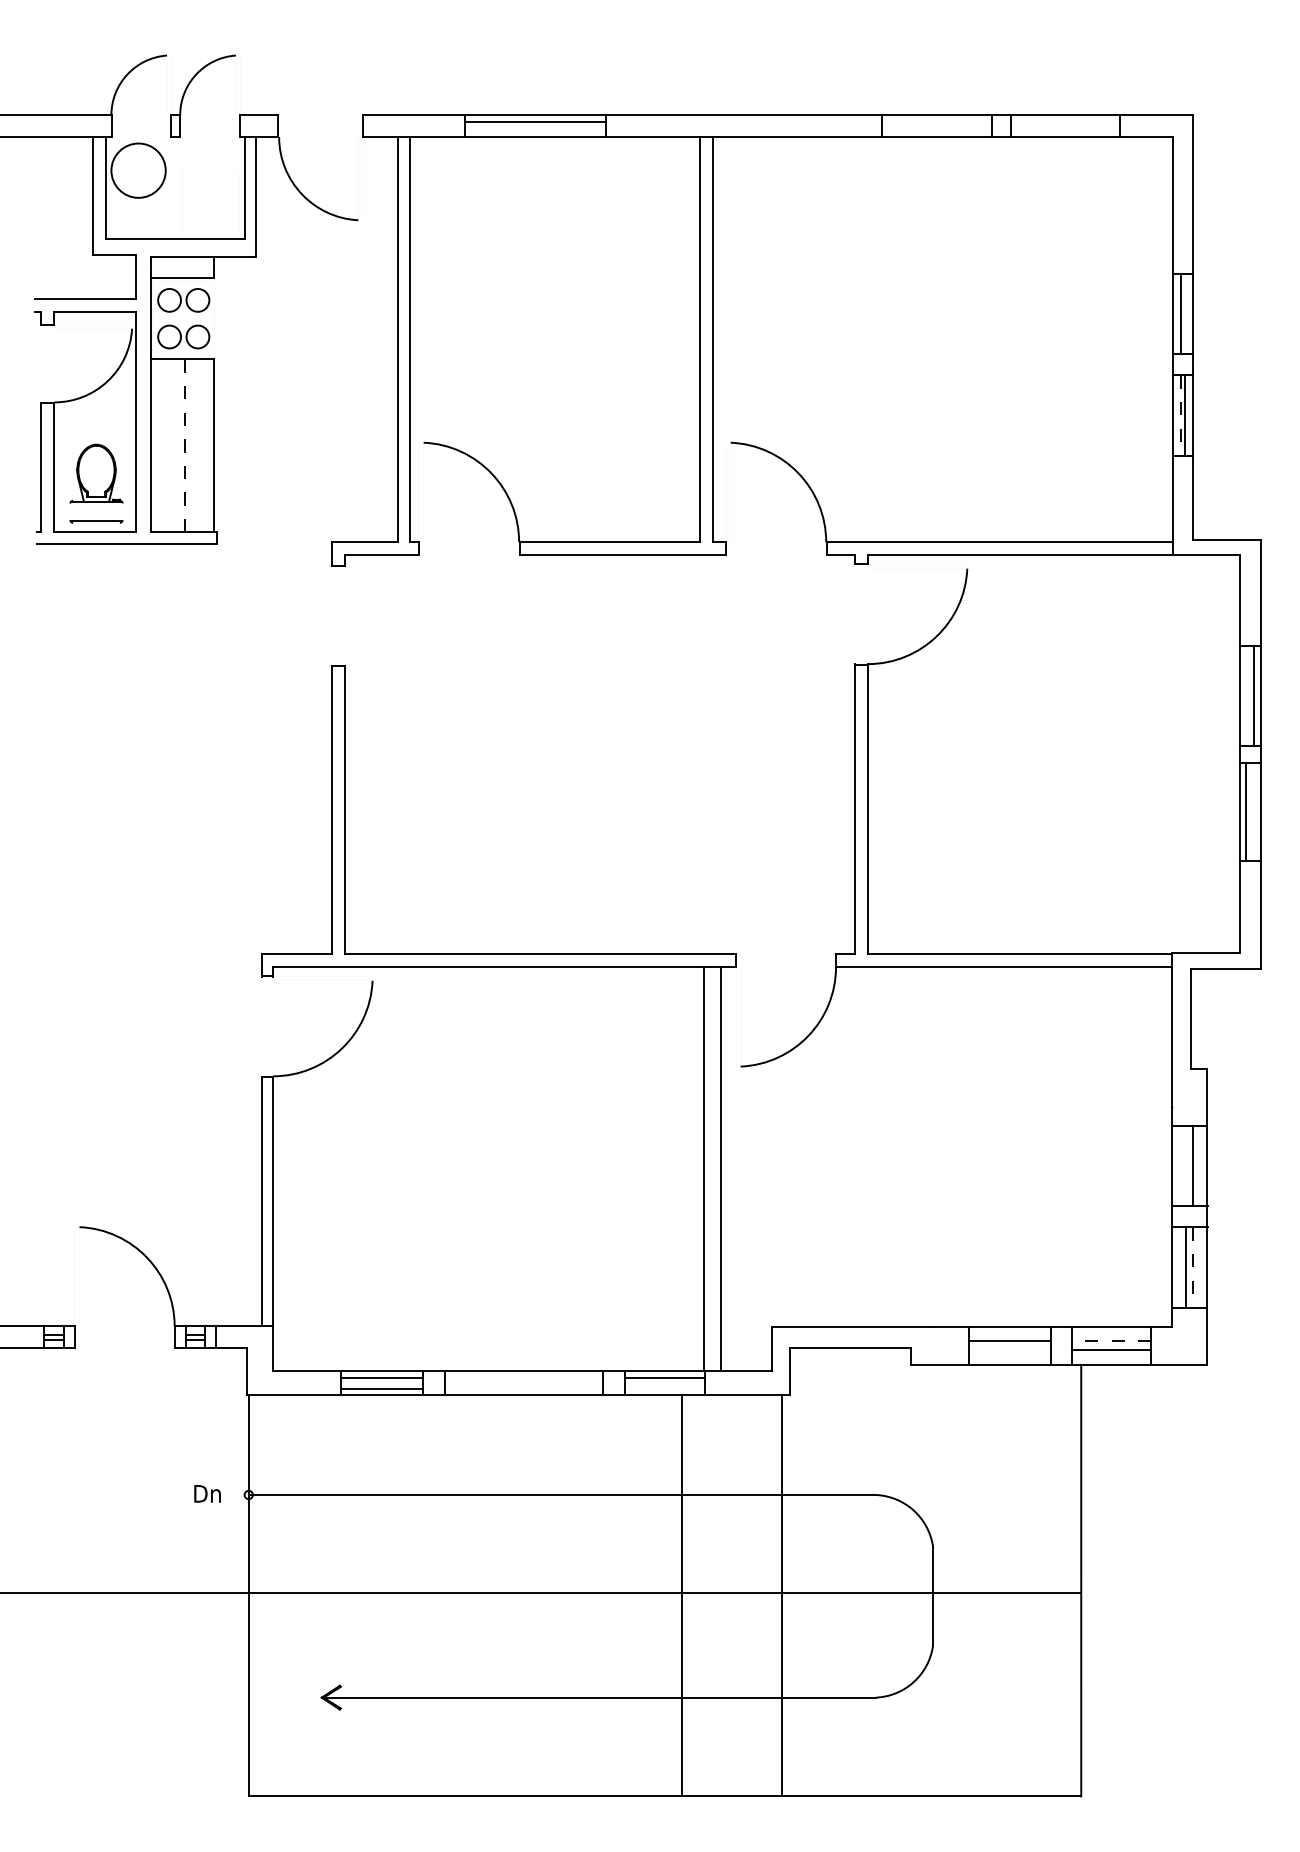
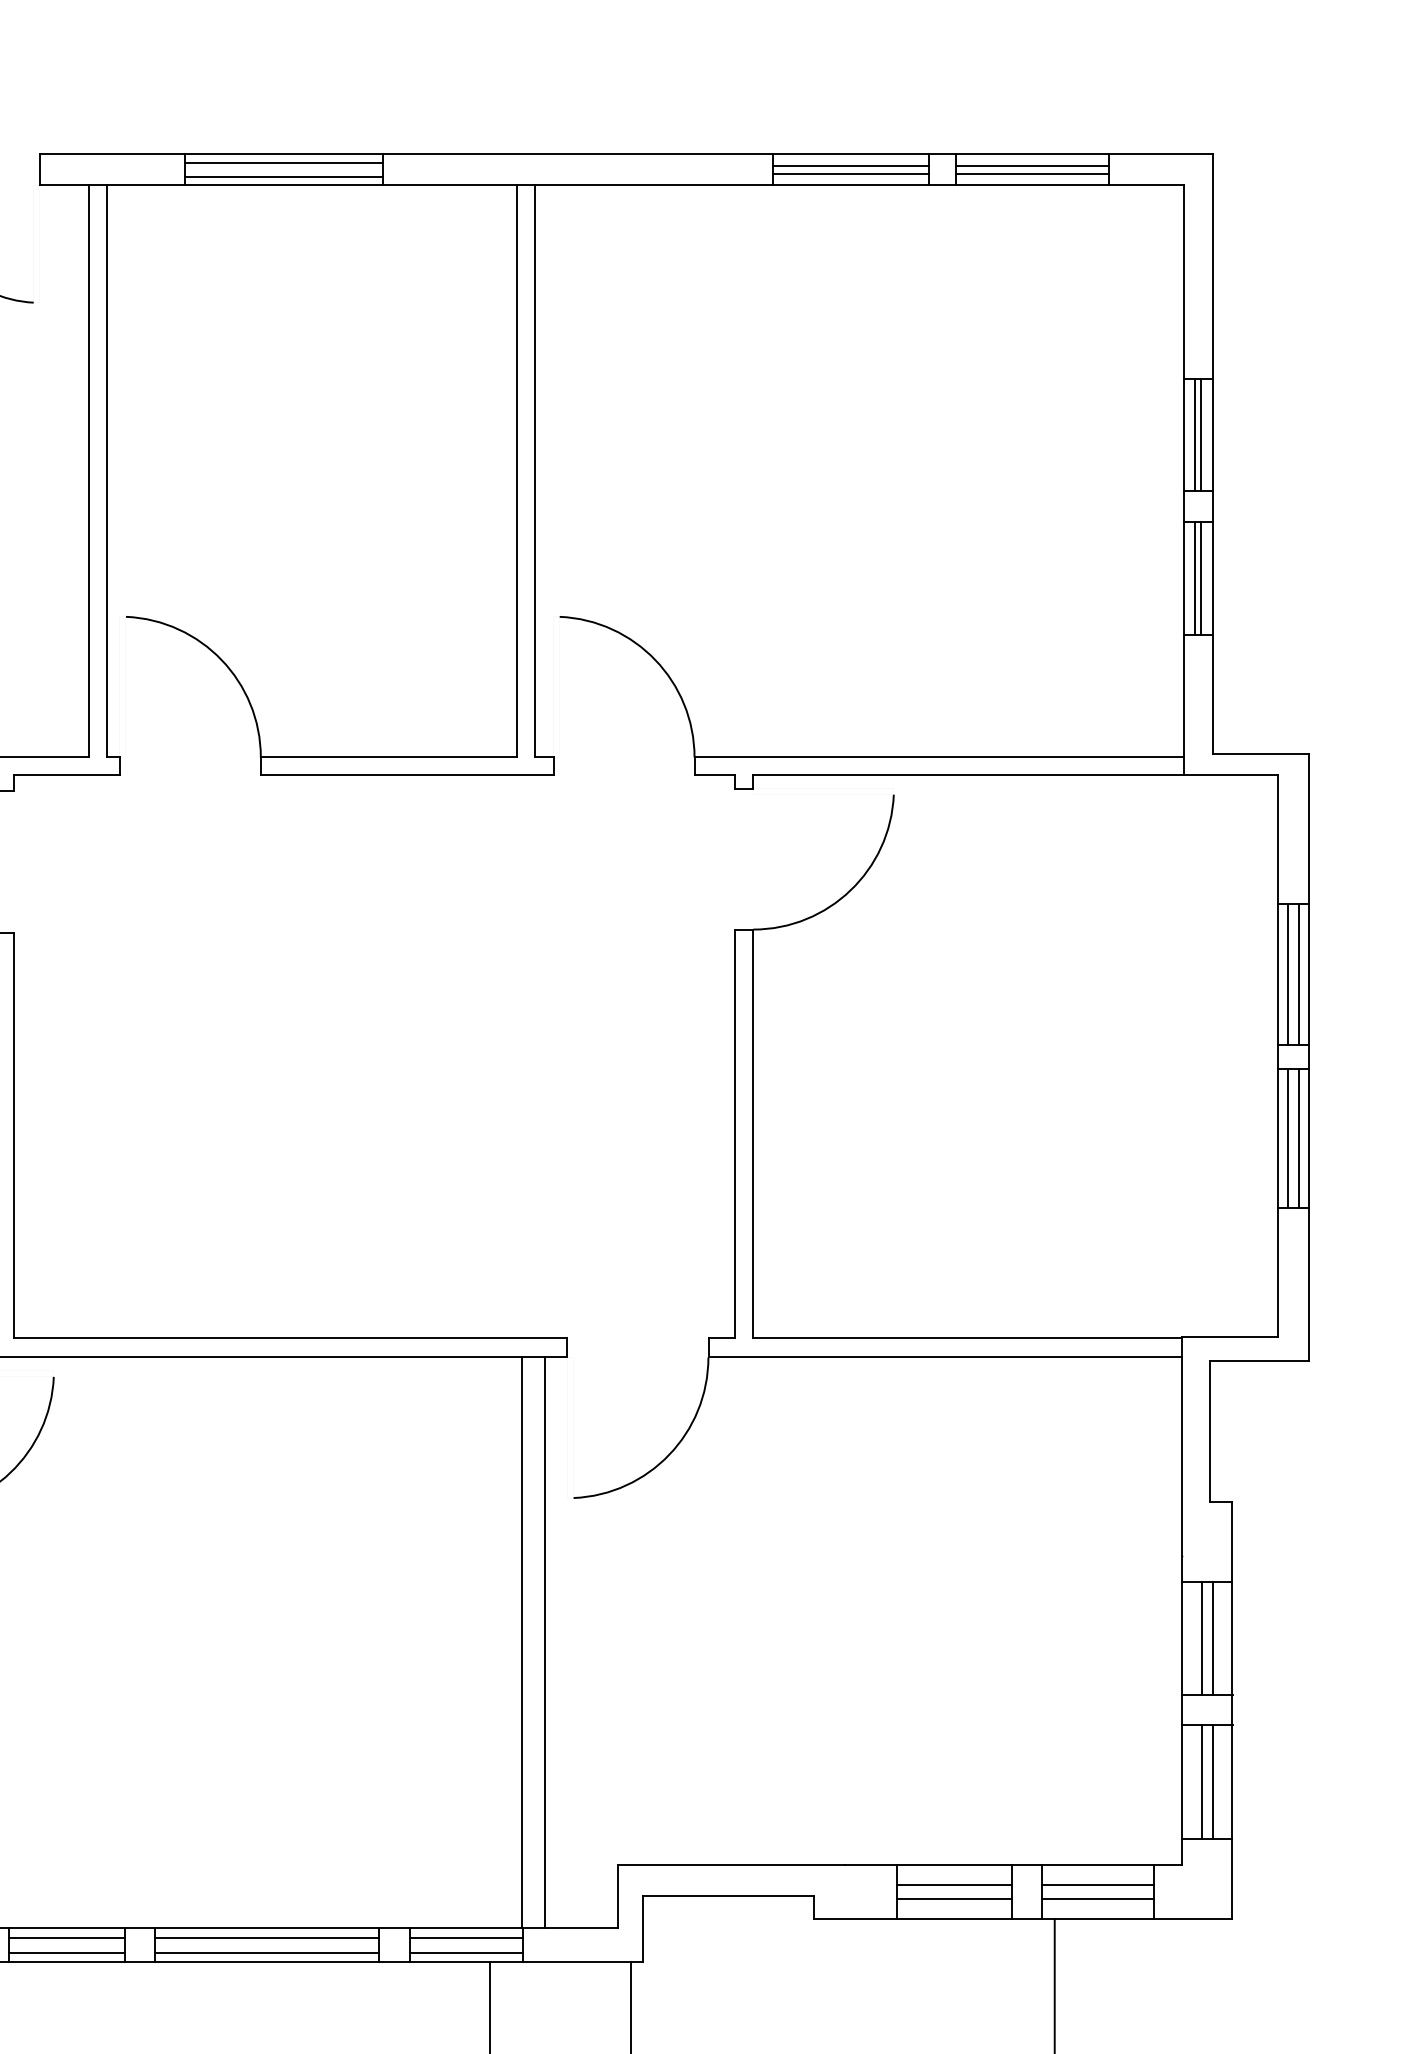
line: (936, 123) -> (850, 165), added
line: (1064, 123) -> (1031, 165), added
line: (936, 129) -> (850, 174), added
line: (1064, 129) -> (1031, 174), added
line: (535, 131) -> (283, 177), added
line: (1185, 313) -> (1201, 434), added
line: (1180, 416) -> (1194, 579), dashed -> solid
line: (1246, 695) -> (1288, 973), added
line: (1254, 812) -> (1299, 1139), added
line: (1185, 1166) -> (1201, 1639), added
line: (1193, 1268) -> (1213, 1783), dashed -> solid
line: (1111, 1340) -> (1097, 1884), dashed -> solid
line: (1009, 1350) -> (953, 1899), added
line: (523, 1378) -> (266, 1938), added
line: (523, 1388) -> (266, 1952), added
line: (664, 1388) -> (466, 1952), added

